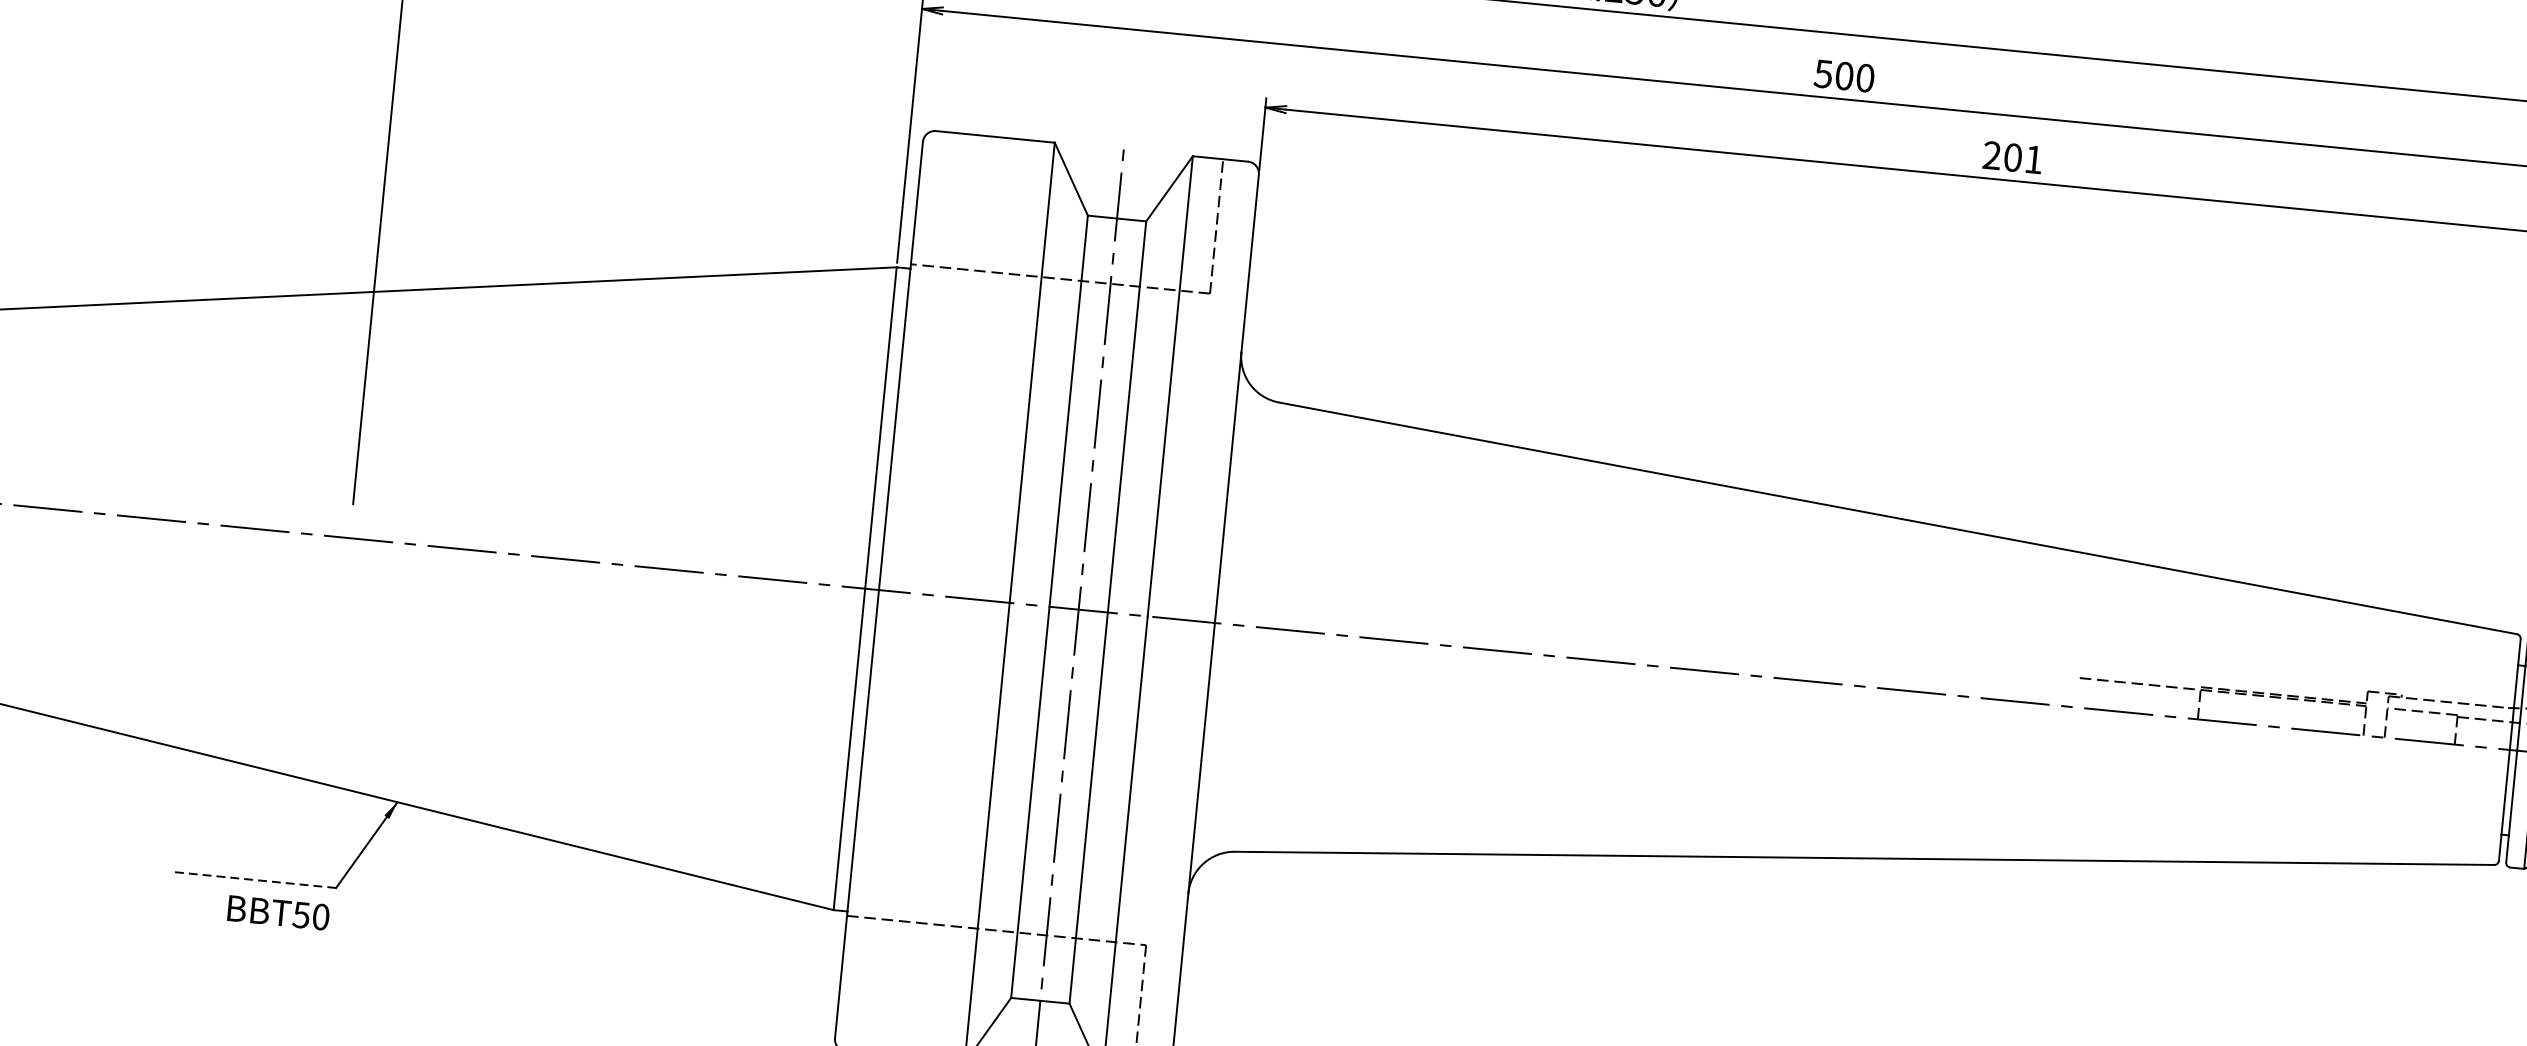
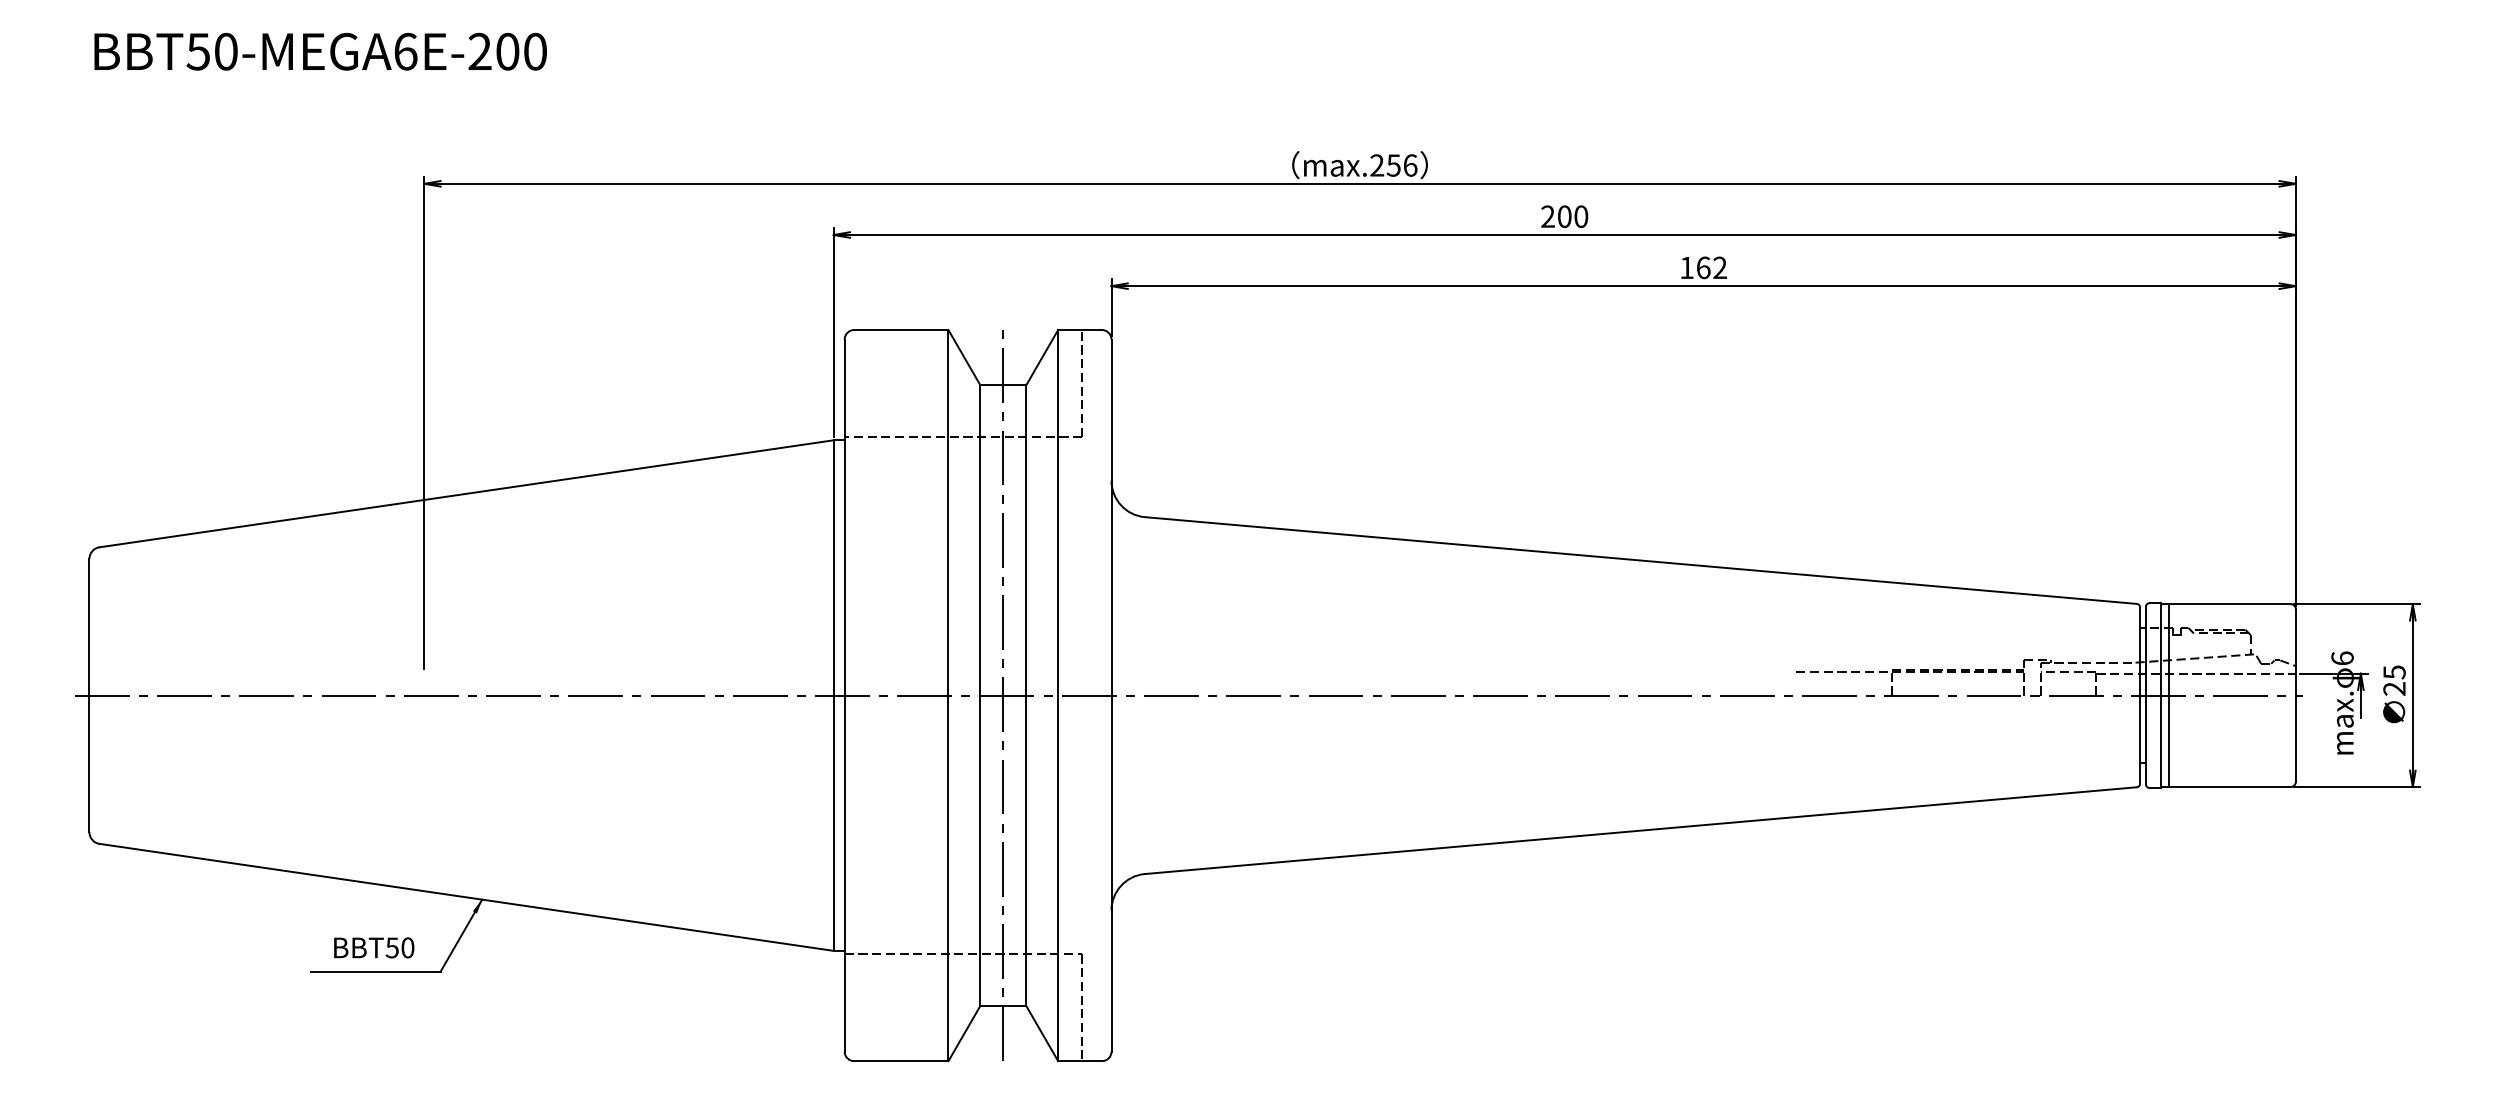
text: (1822, 73) -> (1547, 216), 500 -> 200
text: (2012, 157) -> (1703, 267), 201 -> 162
line: (254, 879) -> (375, 971), dashed -> solid
text: (279, 912) -> (374, 947), moved

